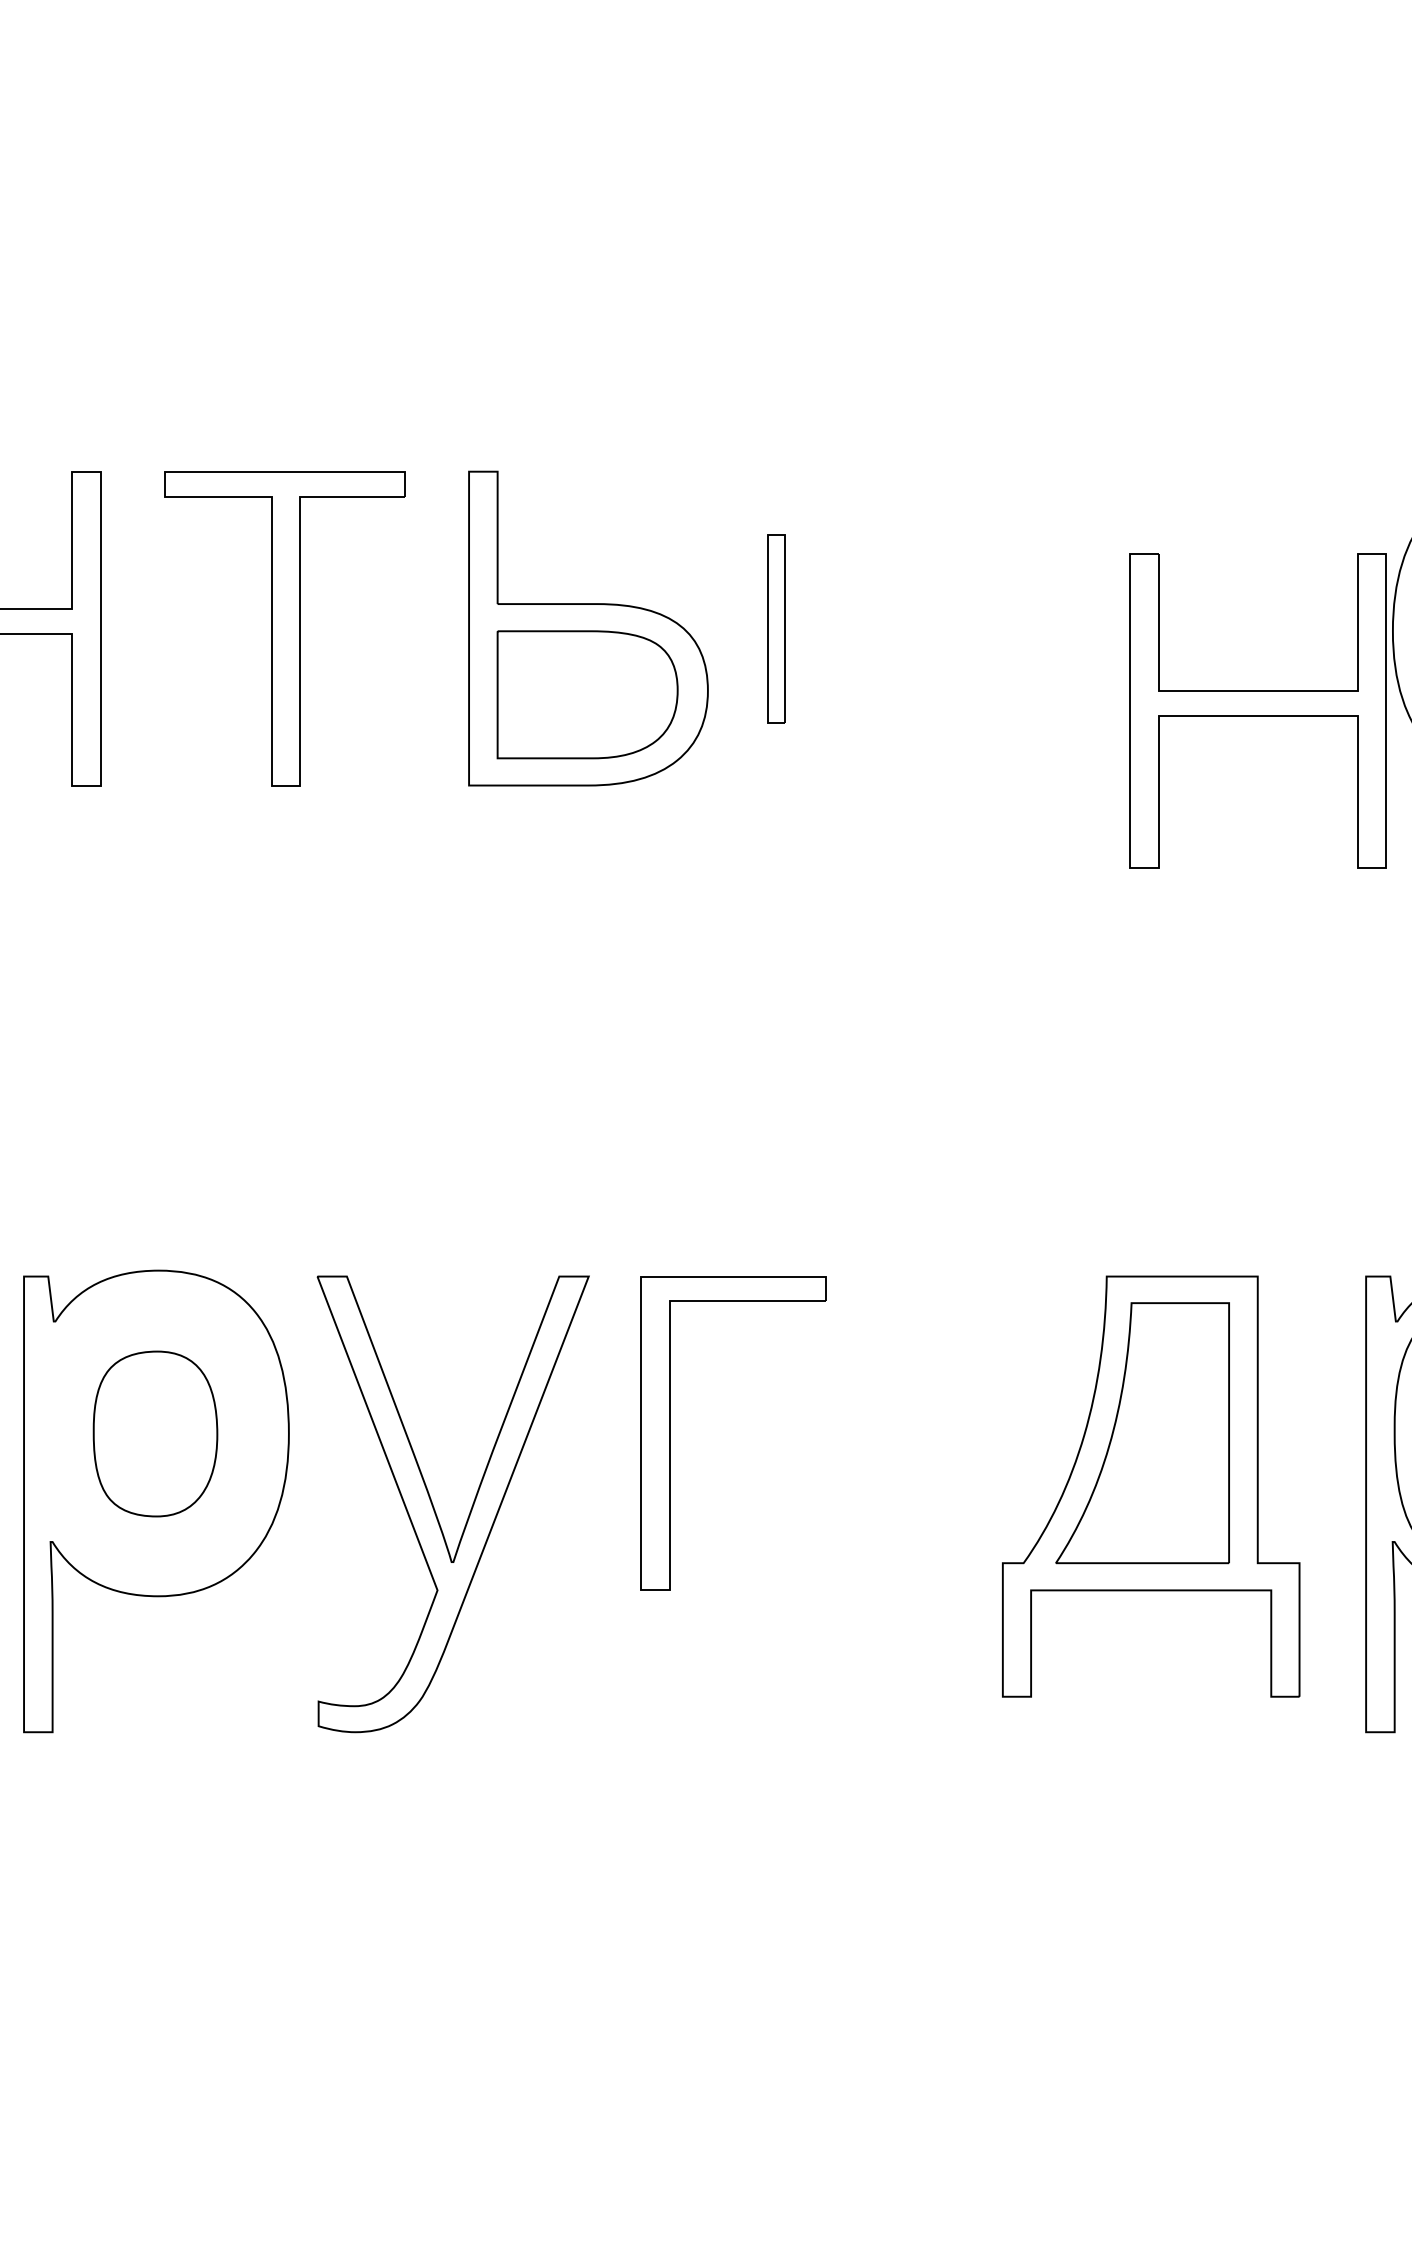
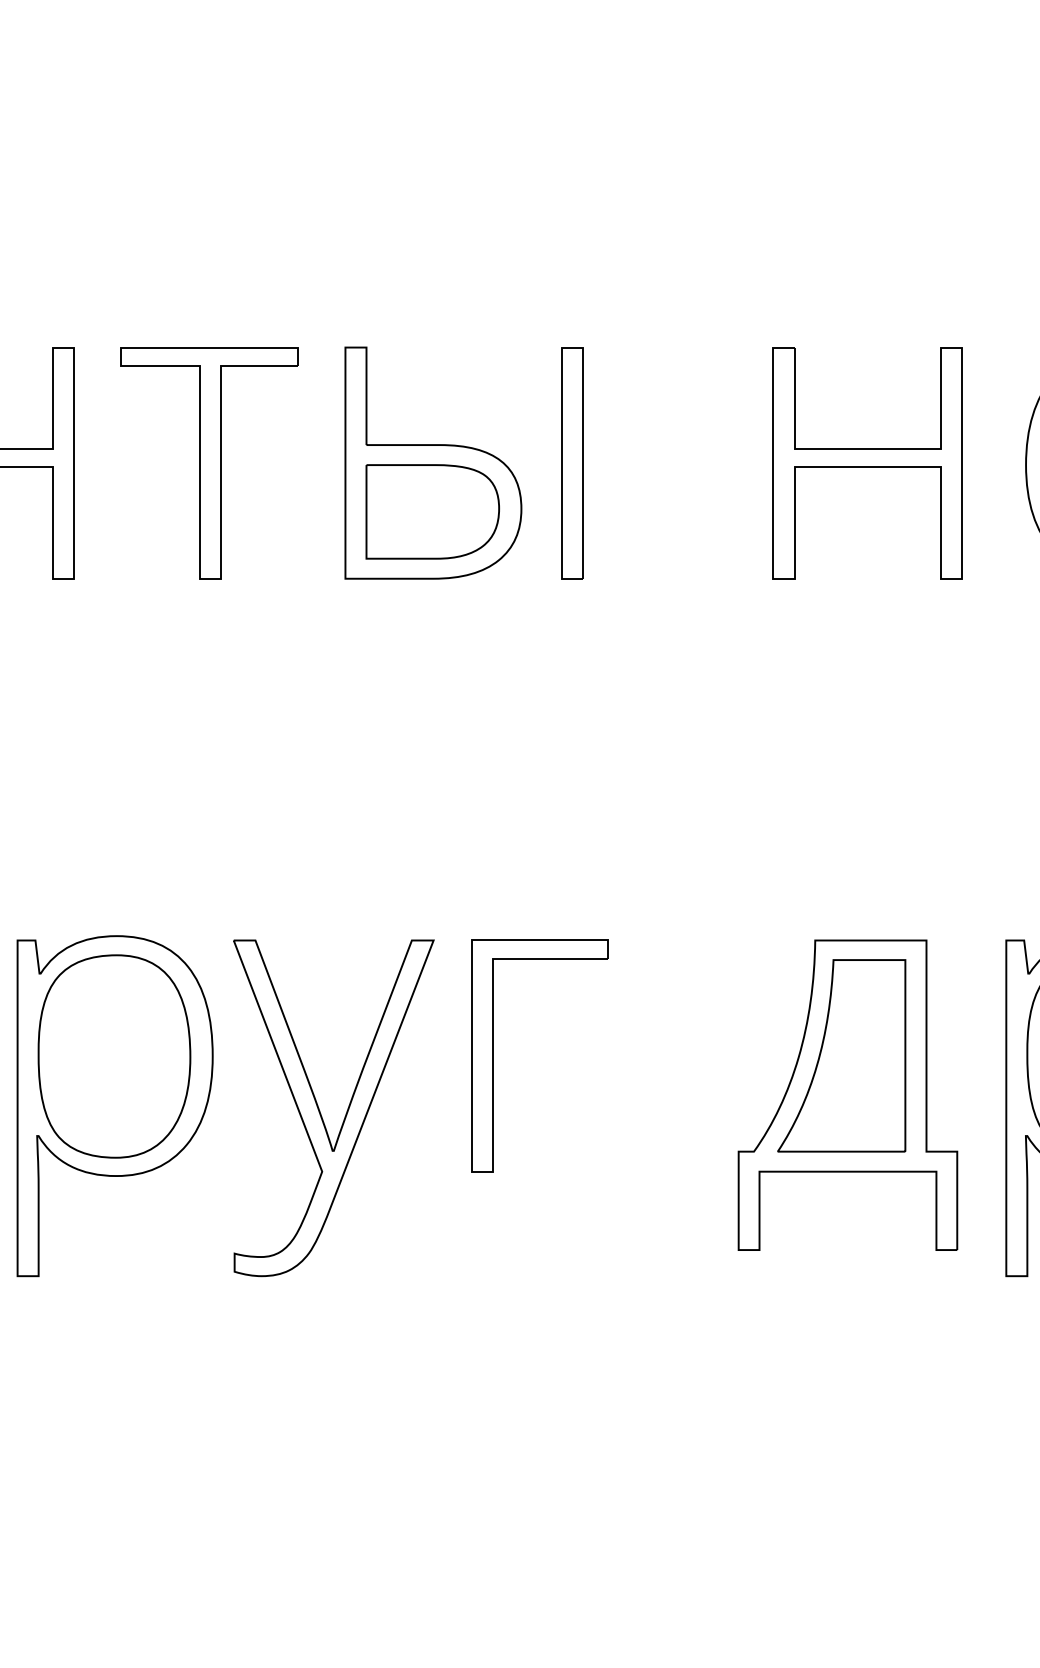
part: (776, 628) -> (571, 463), size x1.67
part: (1257, 710) -> (867, 463), moved
part: (155, 1433) -> (114, 1056), size x1.67

